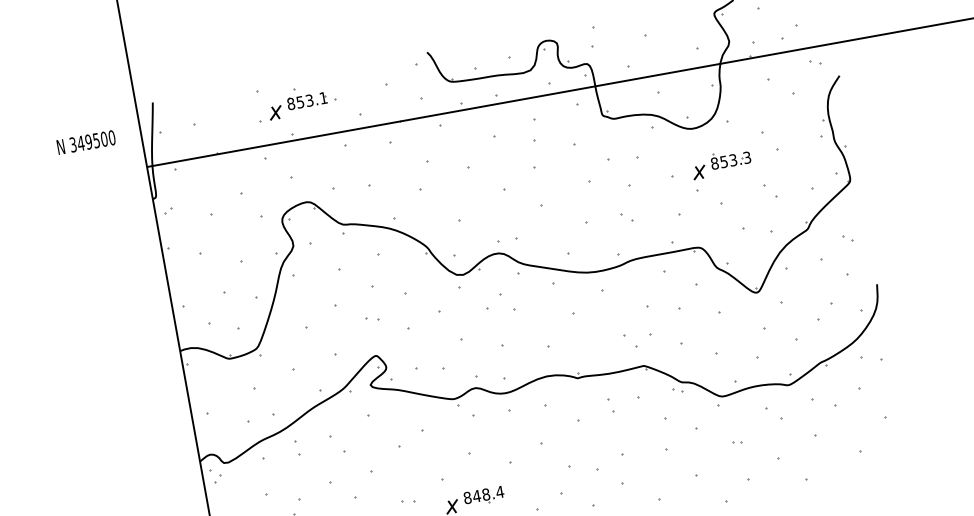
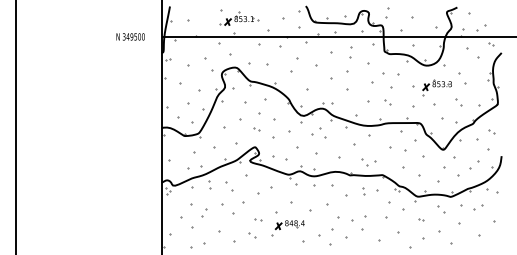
text: (85, 141) -> (130, 36), moved
part: (638, 340) -> (368, 162), moved
part: (848, 396) -> (478, 207), size x0.62

